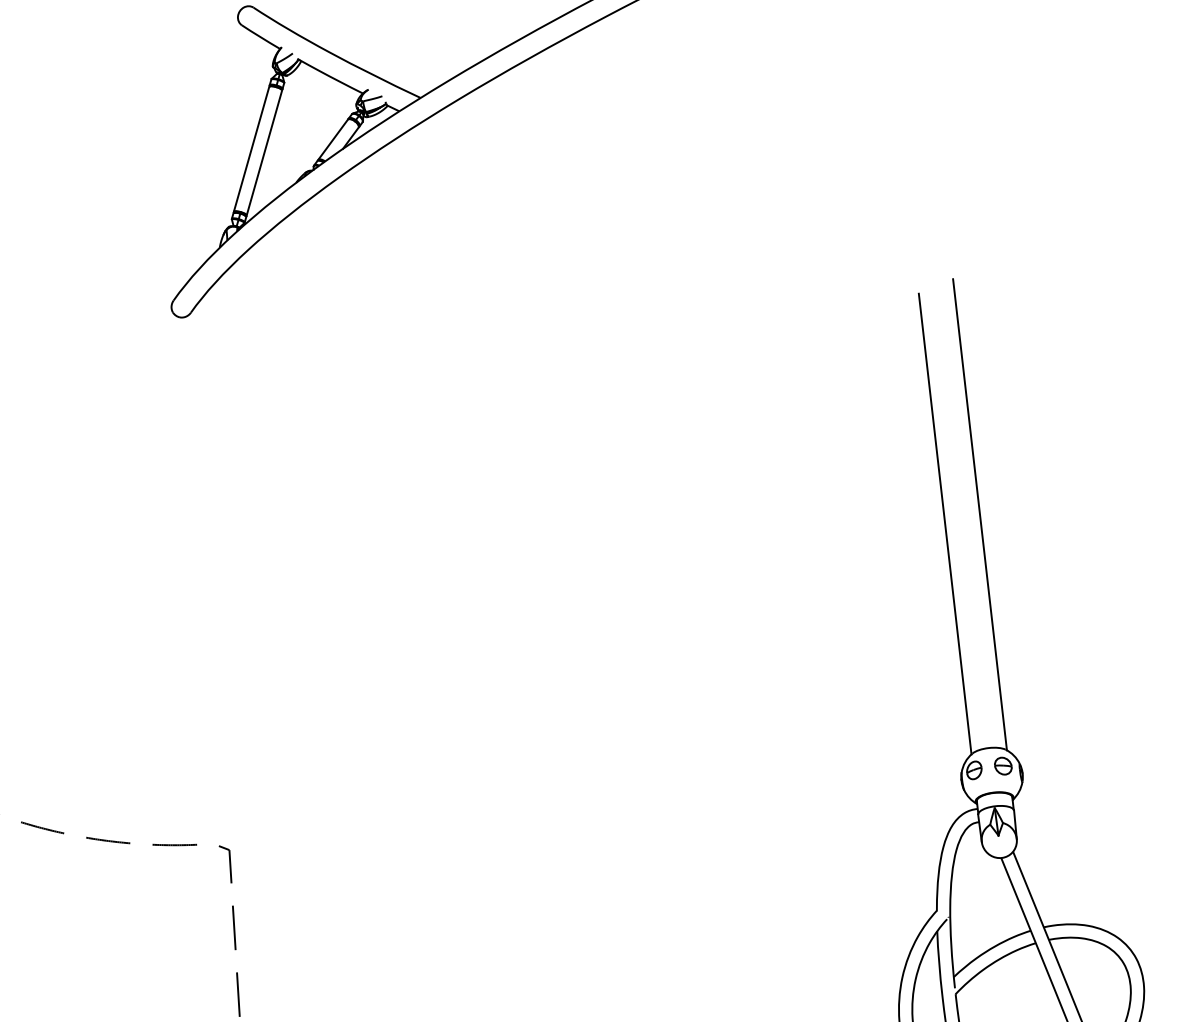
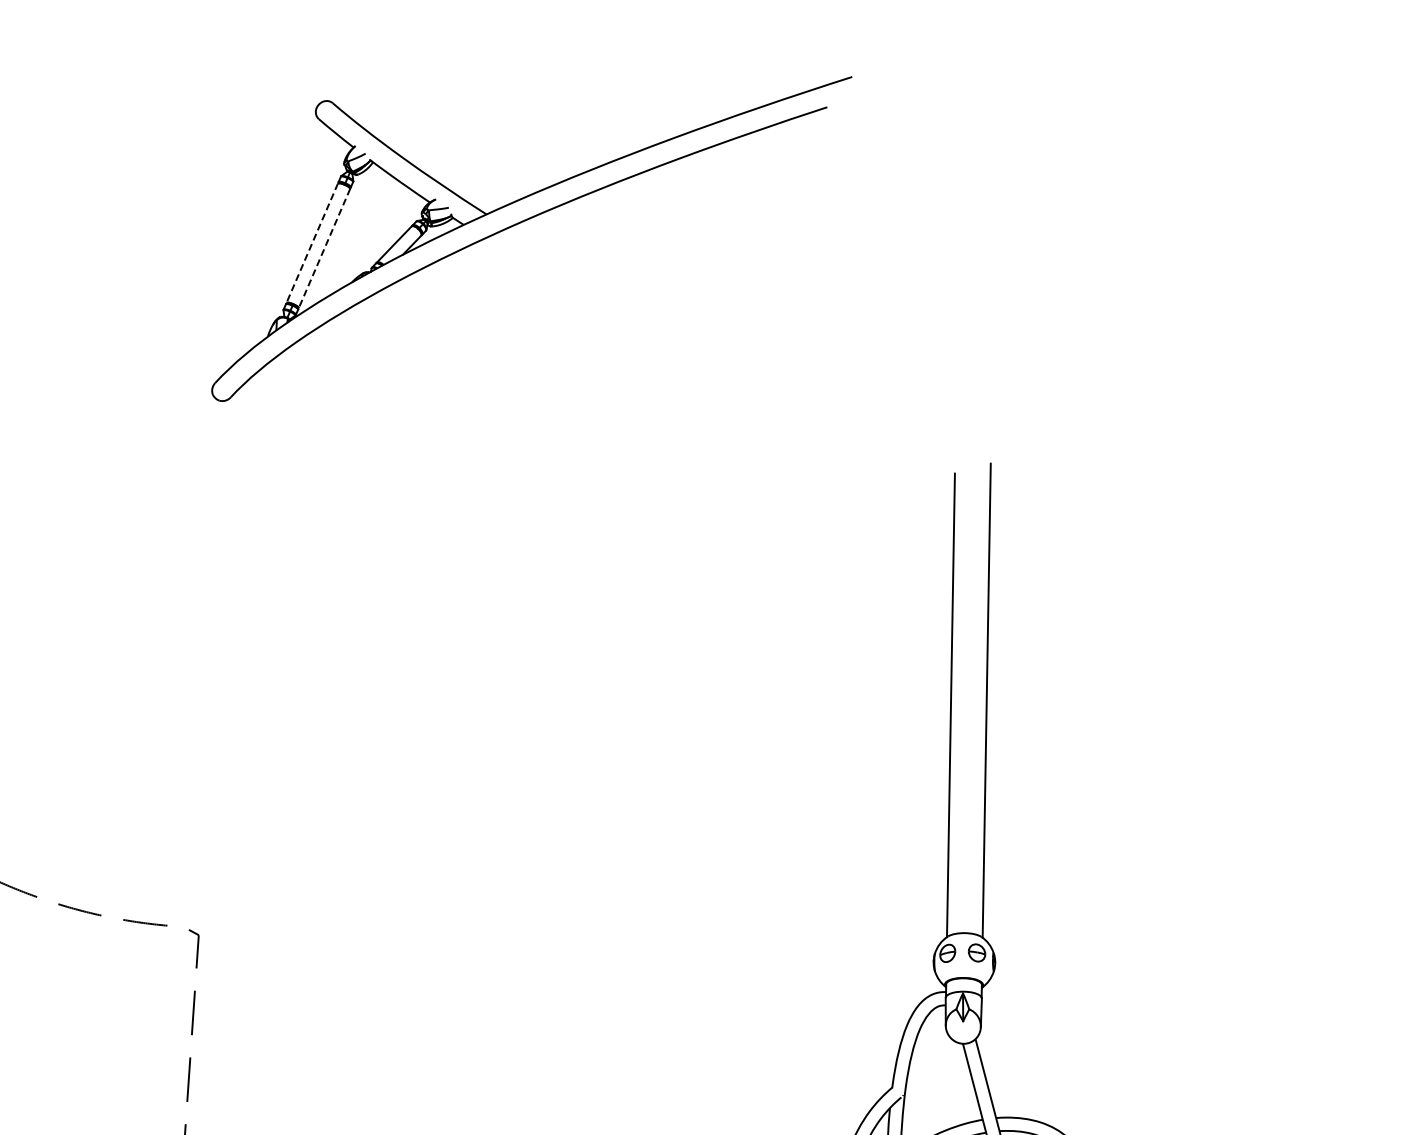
line: (251, 149) -> (312, 243), solid -> dashed
line: (264, 152) -> (324, 248), solid -> dashed

